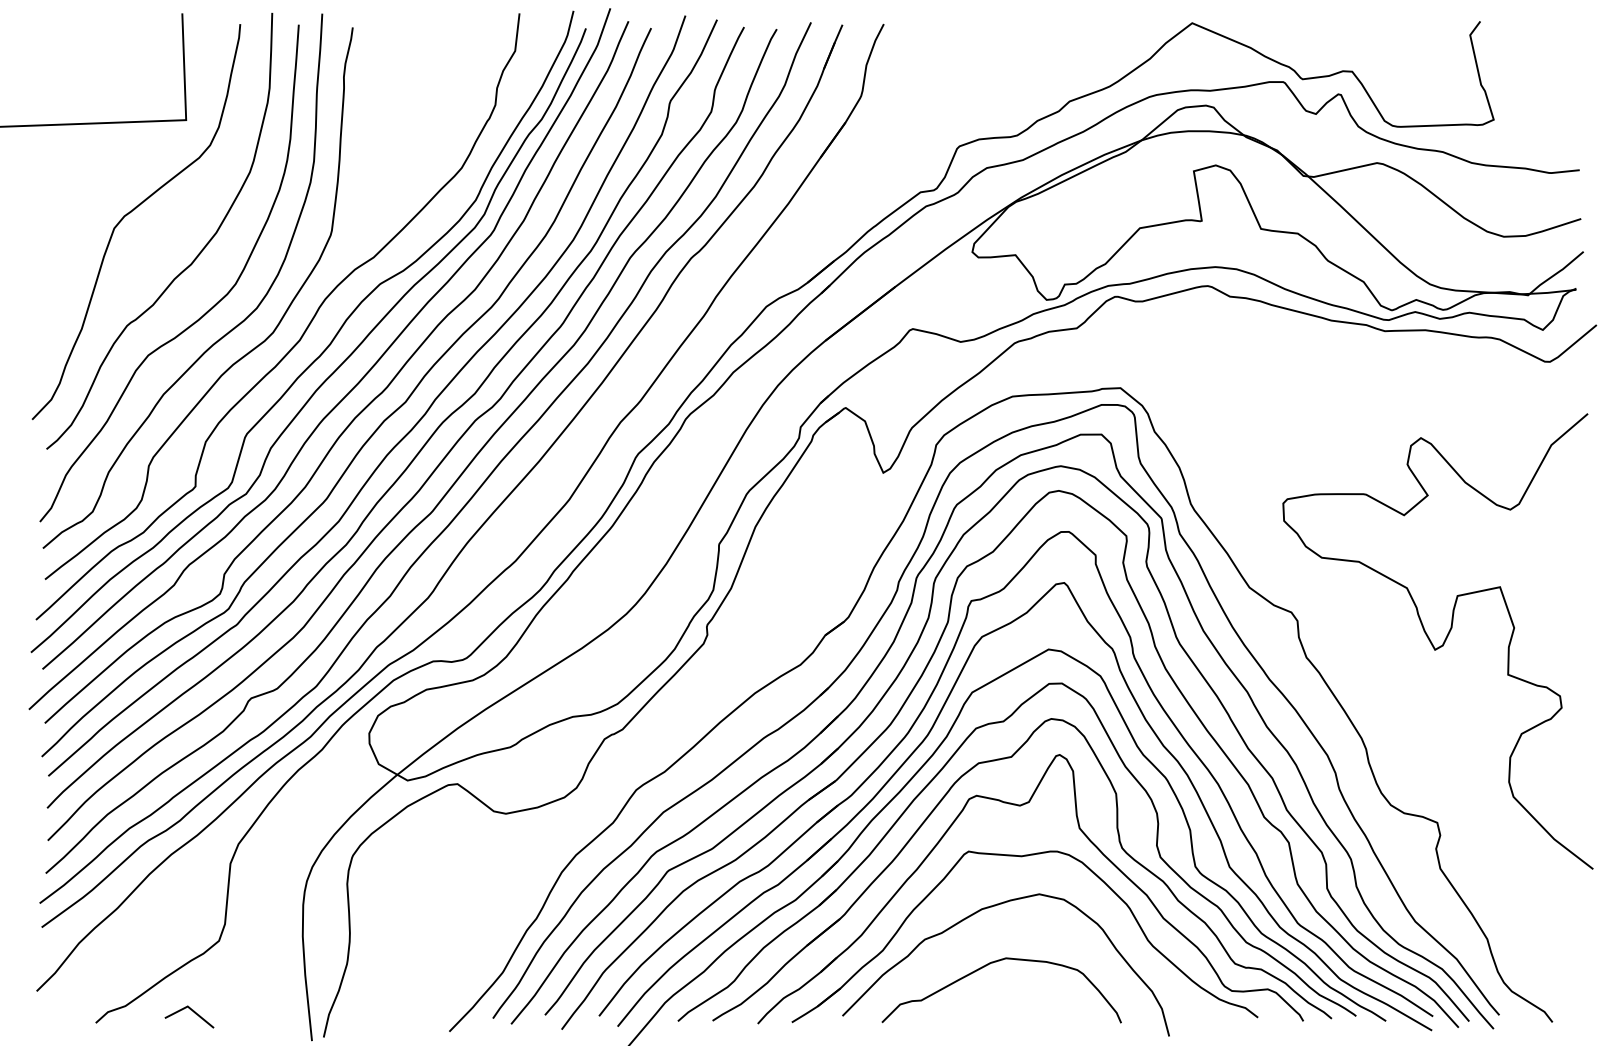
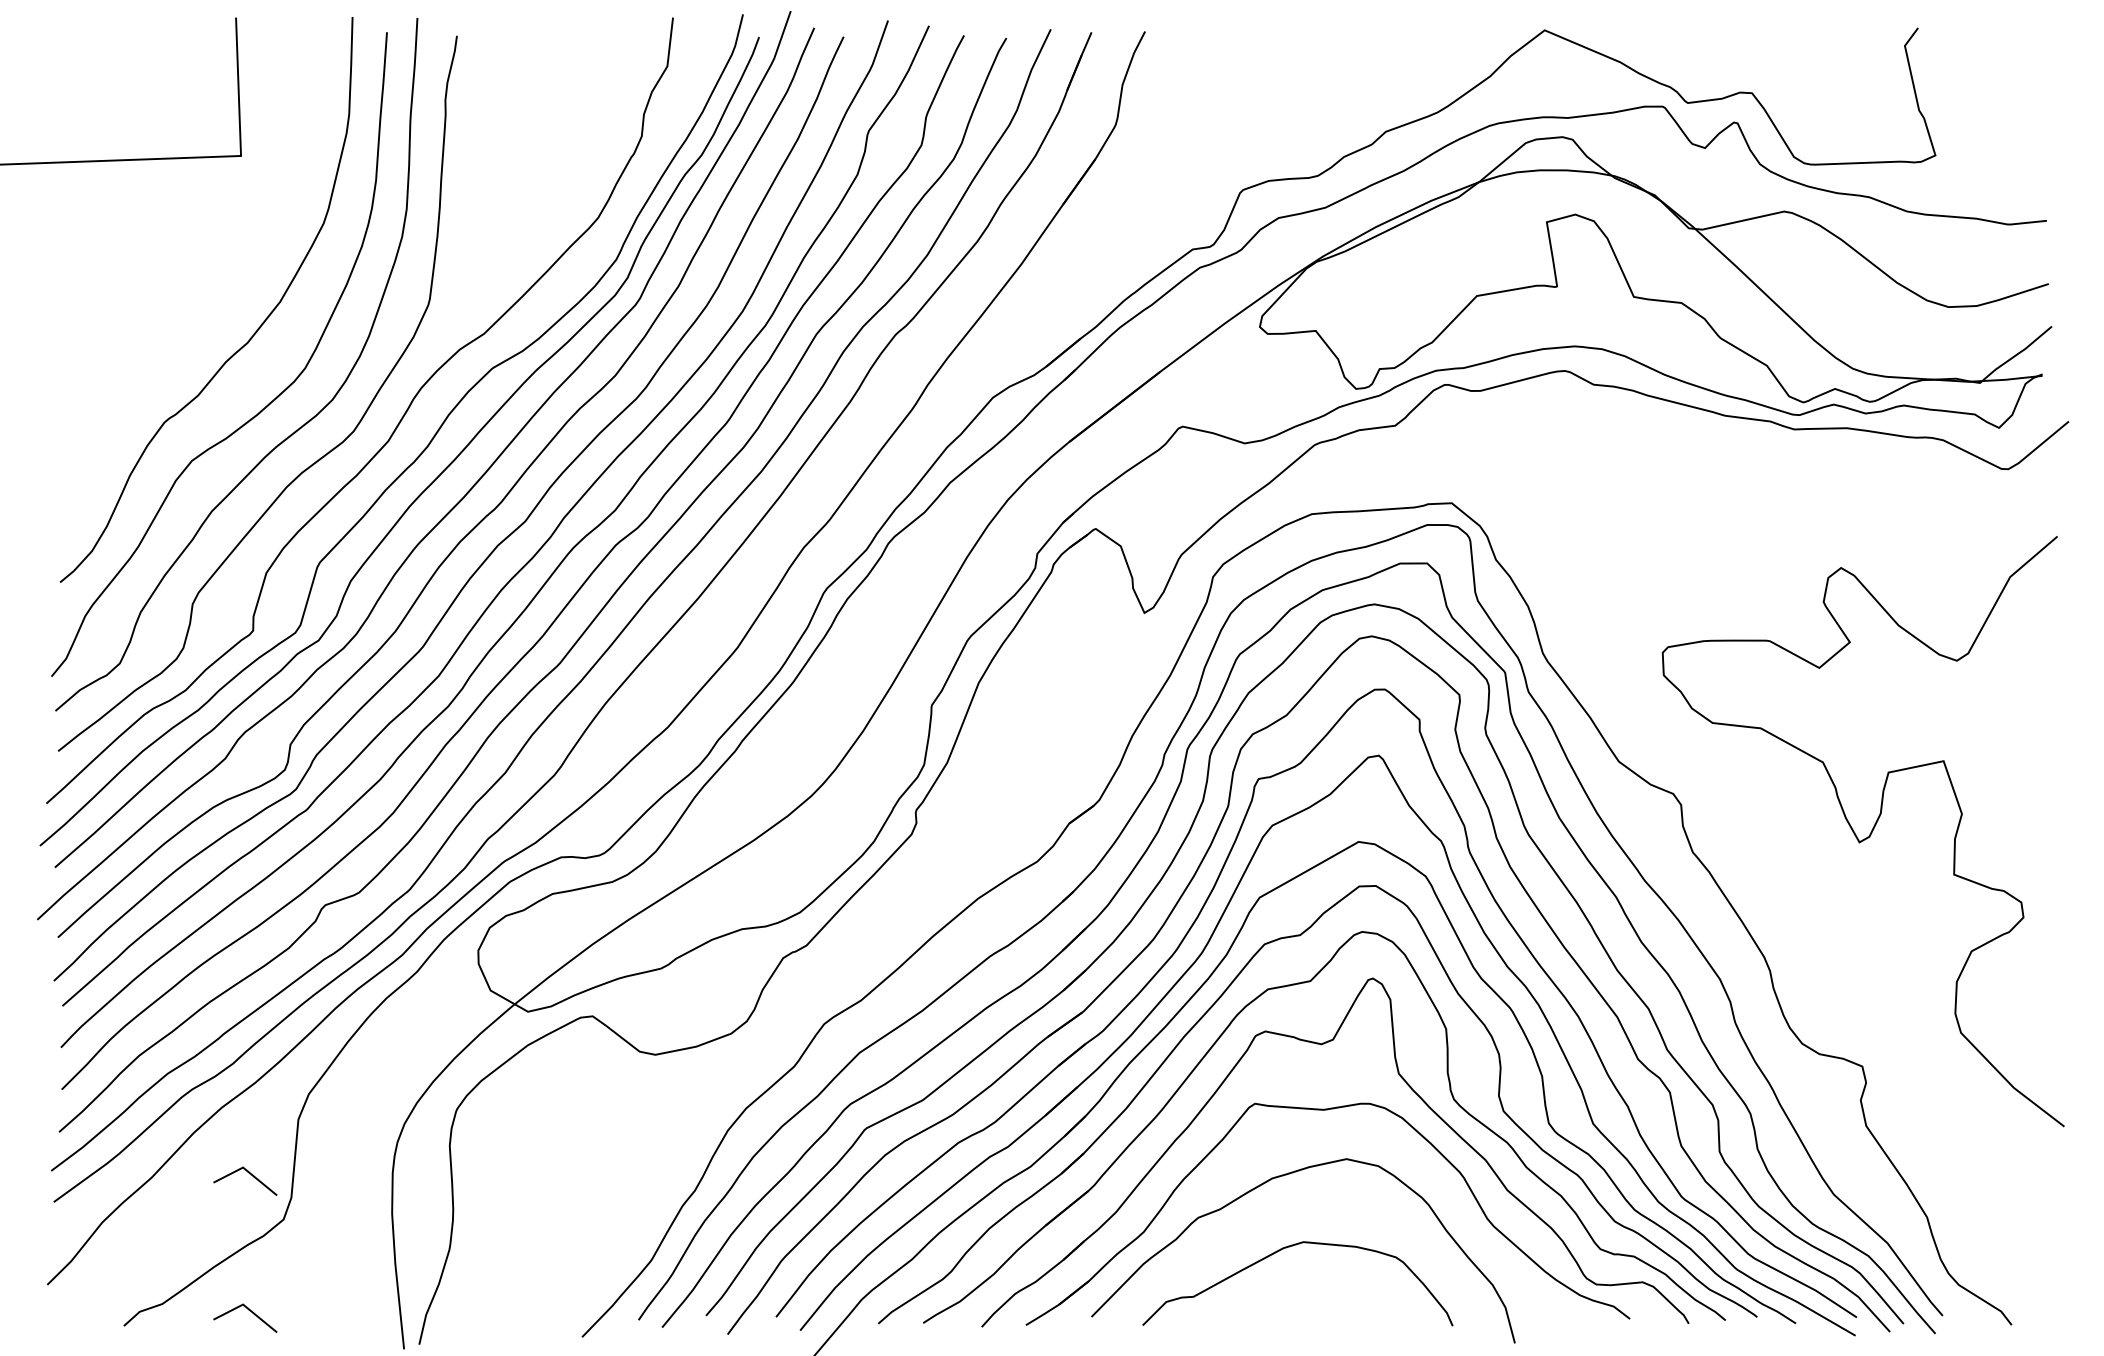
curve: (129, 213) -> (167, 277), removed
line: (192, 906) -> (249, 1174), added

